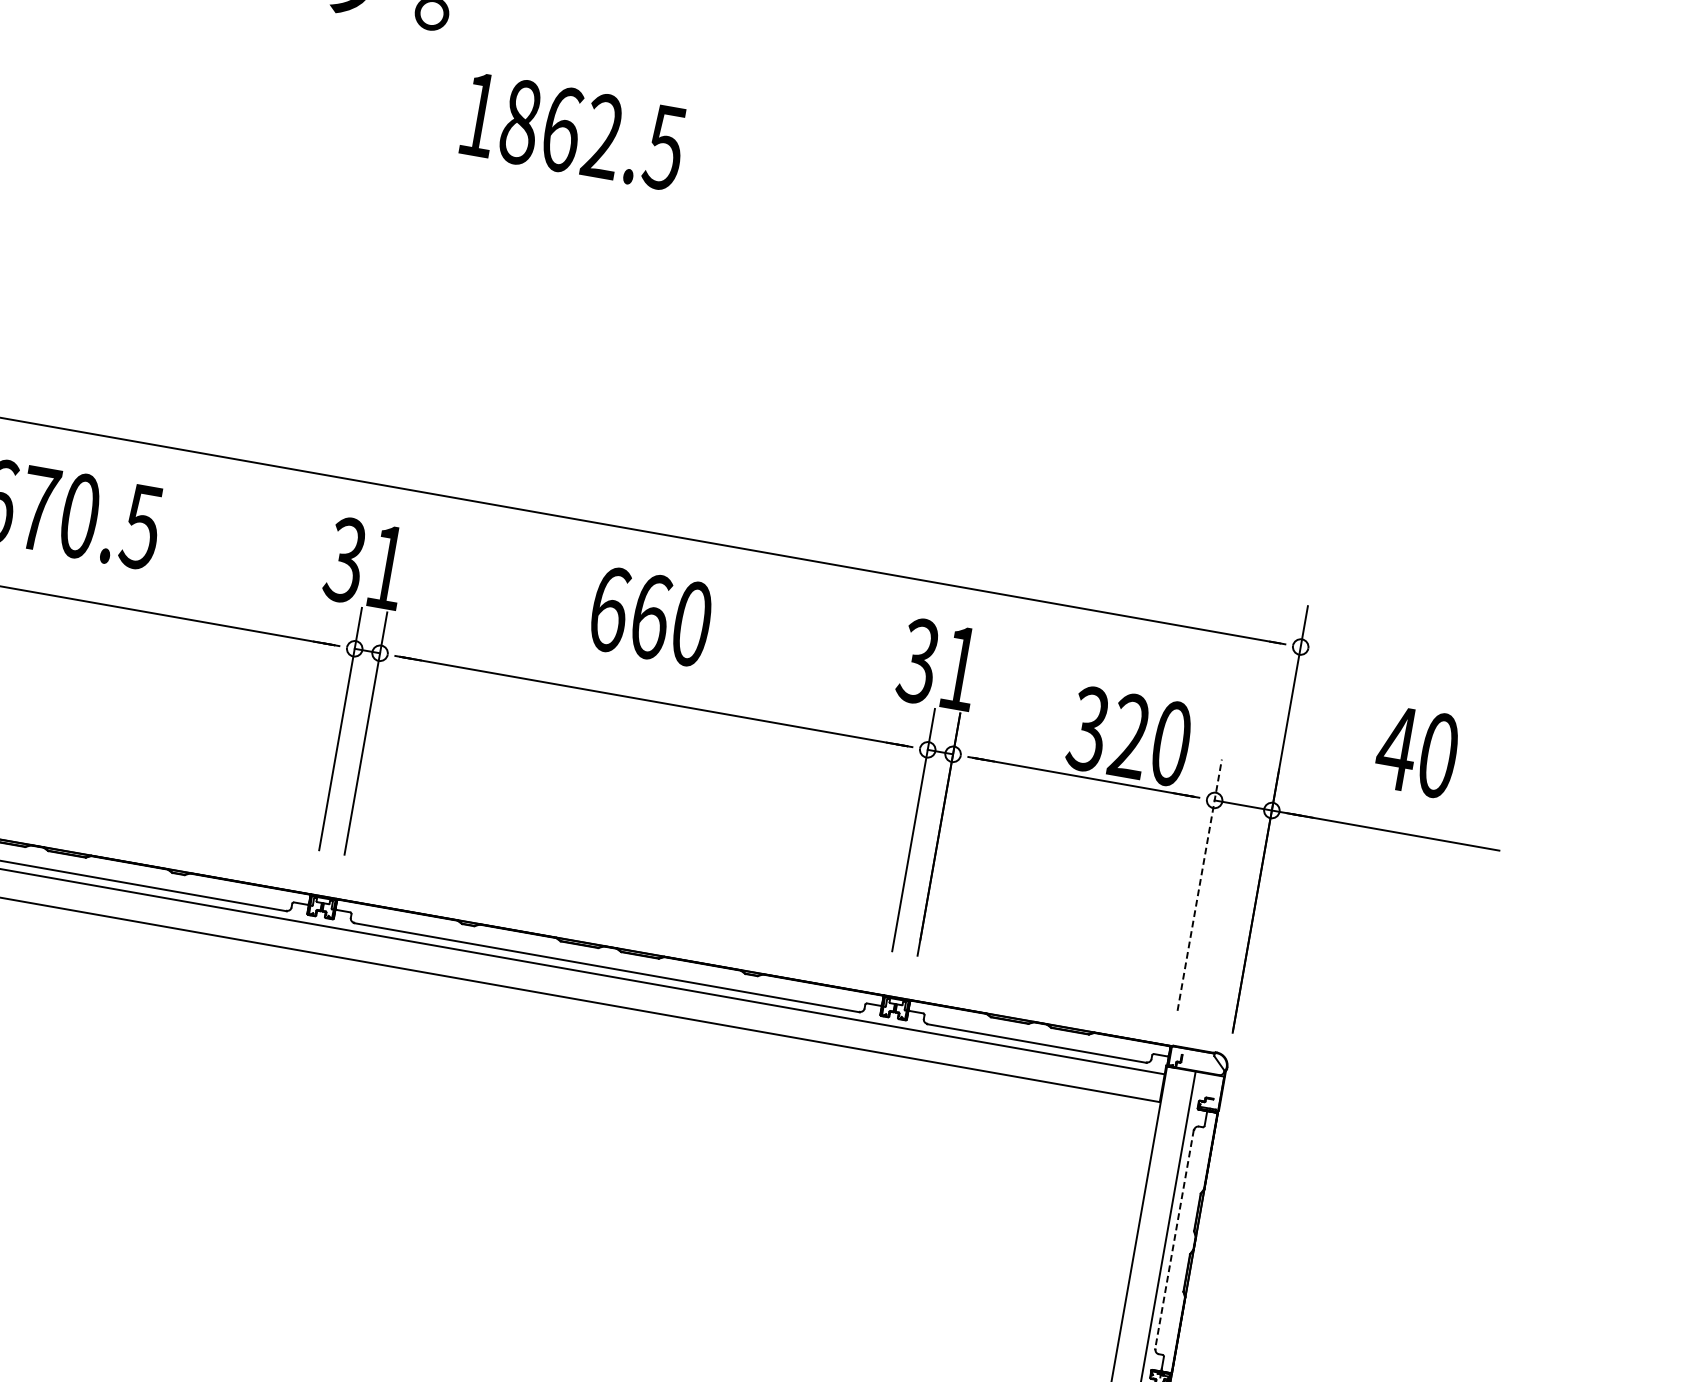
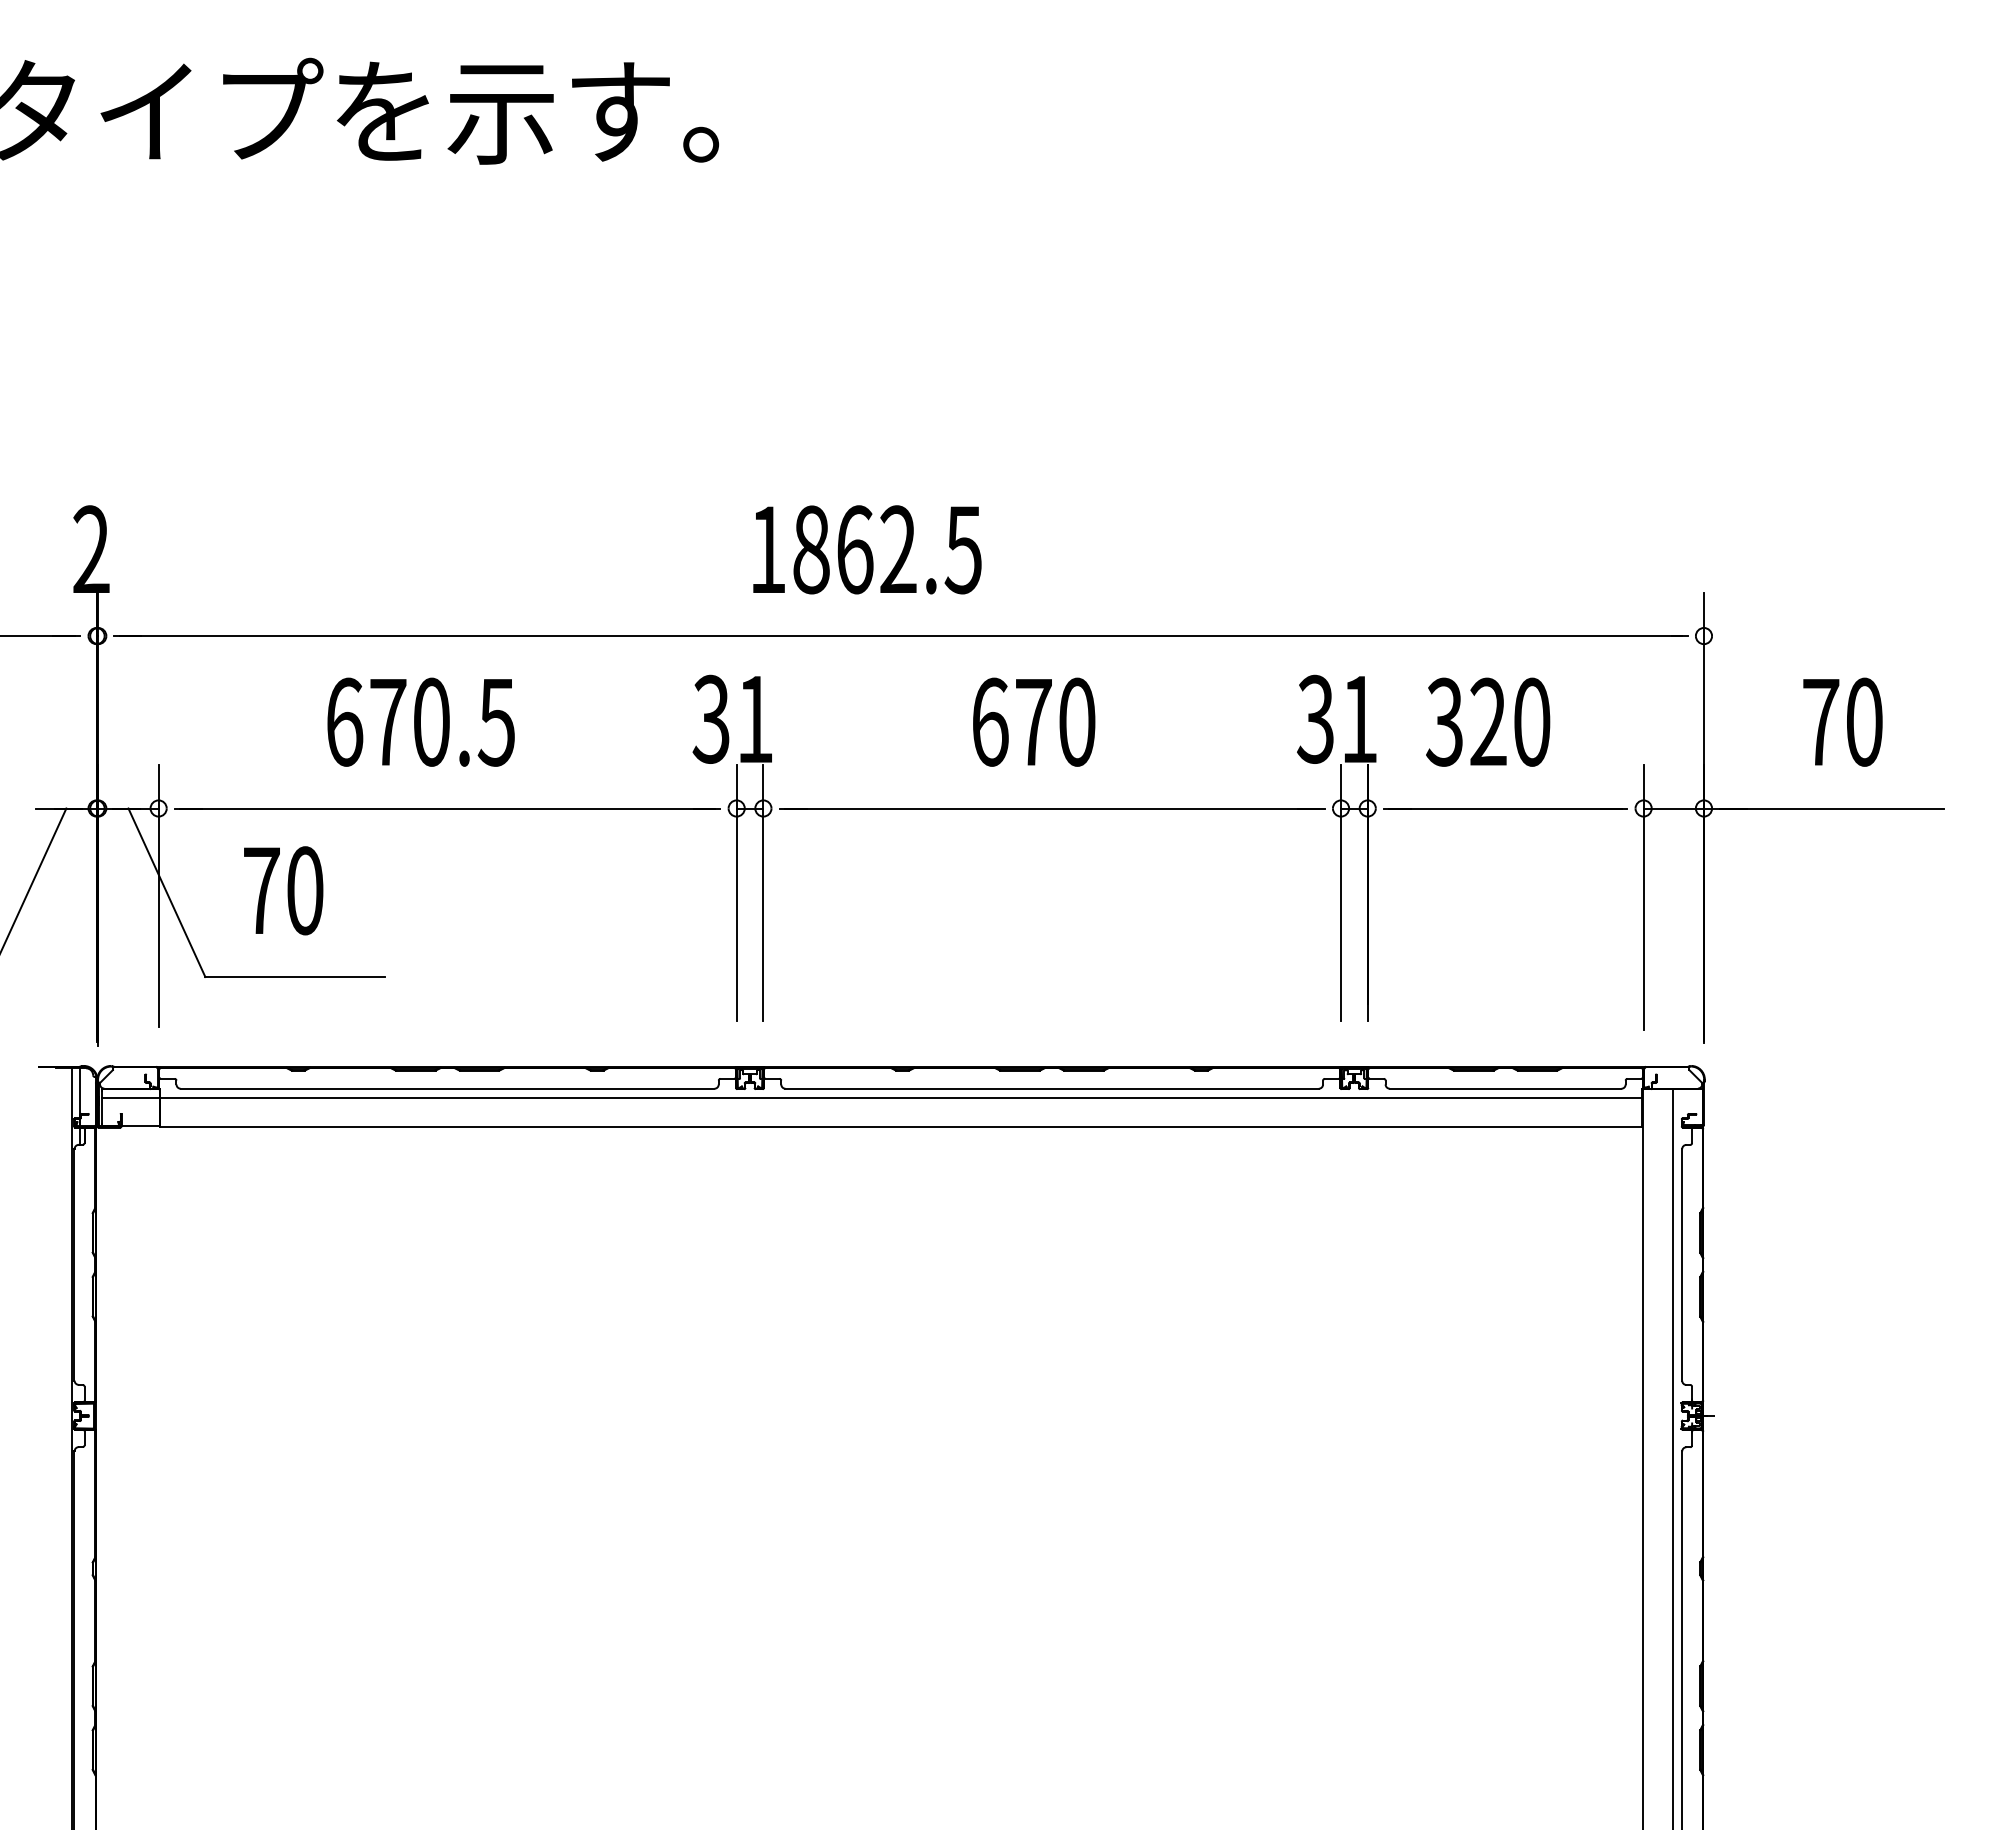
text: (573, 131) -> (867, 549), moved
text: (651, 616) -> (1034, 721), 660 -> 670
text: (1130, 735) -> (1488, 721), moved
text: (1396, 748) -> (1820, 722), 40 -> 70
line: (1199, 884) -> (1643, 897), dashed -> solid
line: (1174, 1239) -> (1681, 1264), dashed -> solid

